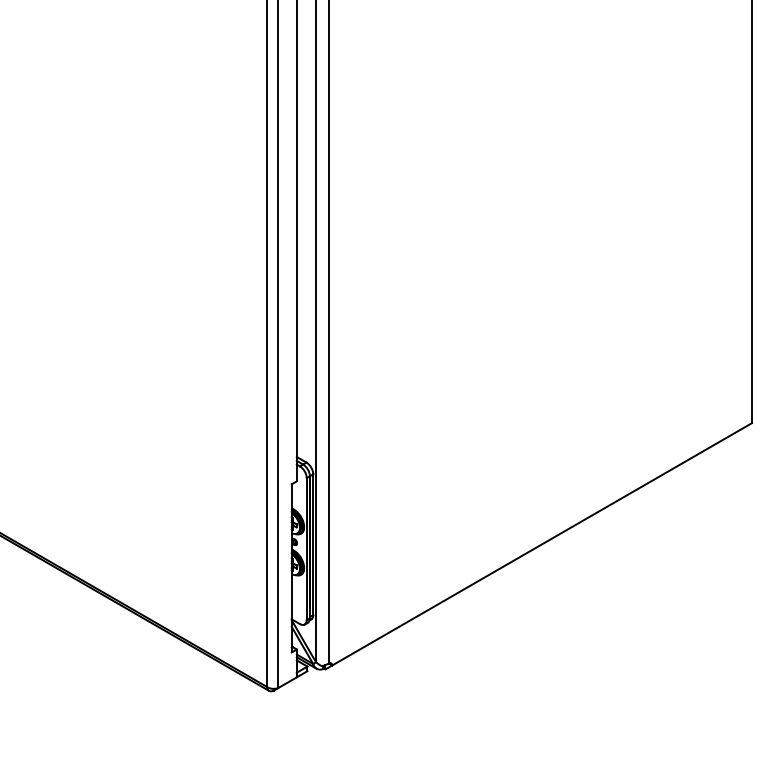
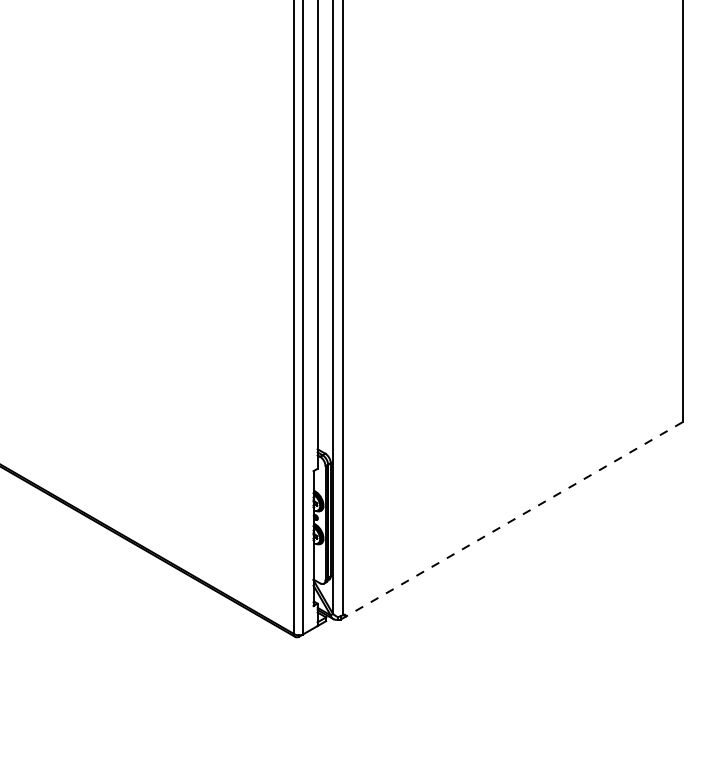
line: (540, 544) -> (513, 519), solid -> dashed

